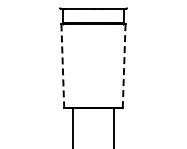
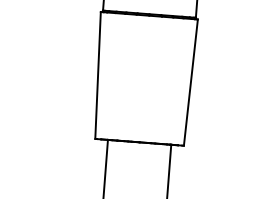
line: (62, 66) -> (97, 75), dashed -> solid
line: (124, 66) -> (191, 82), dashed -> solid

